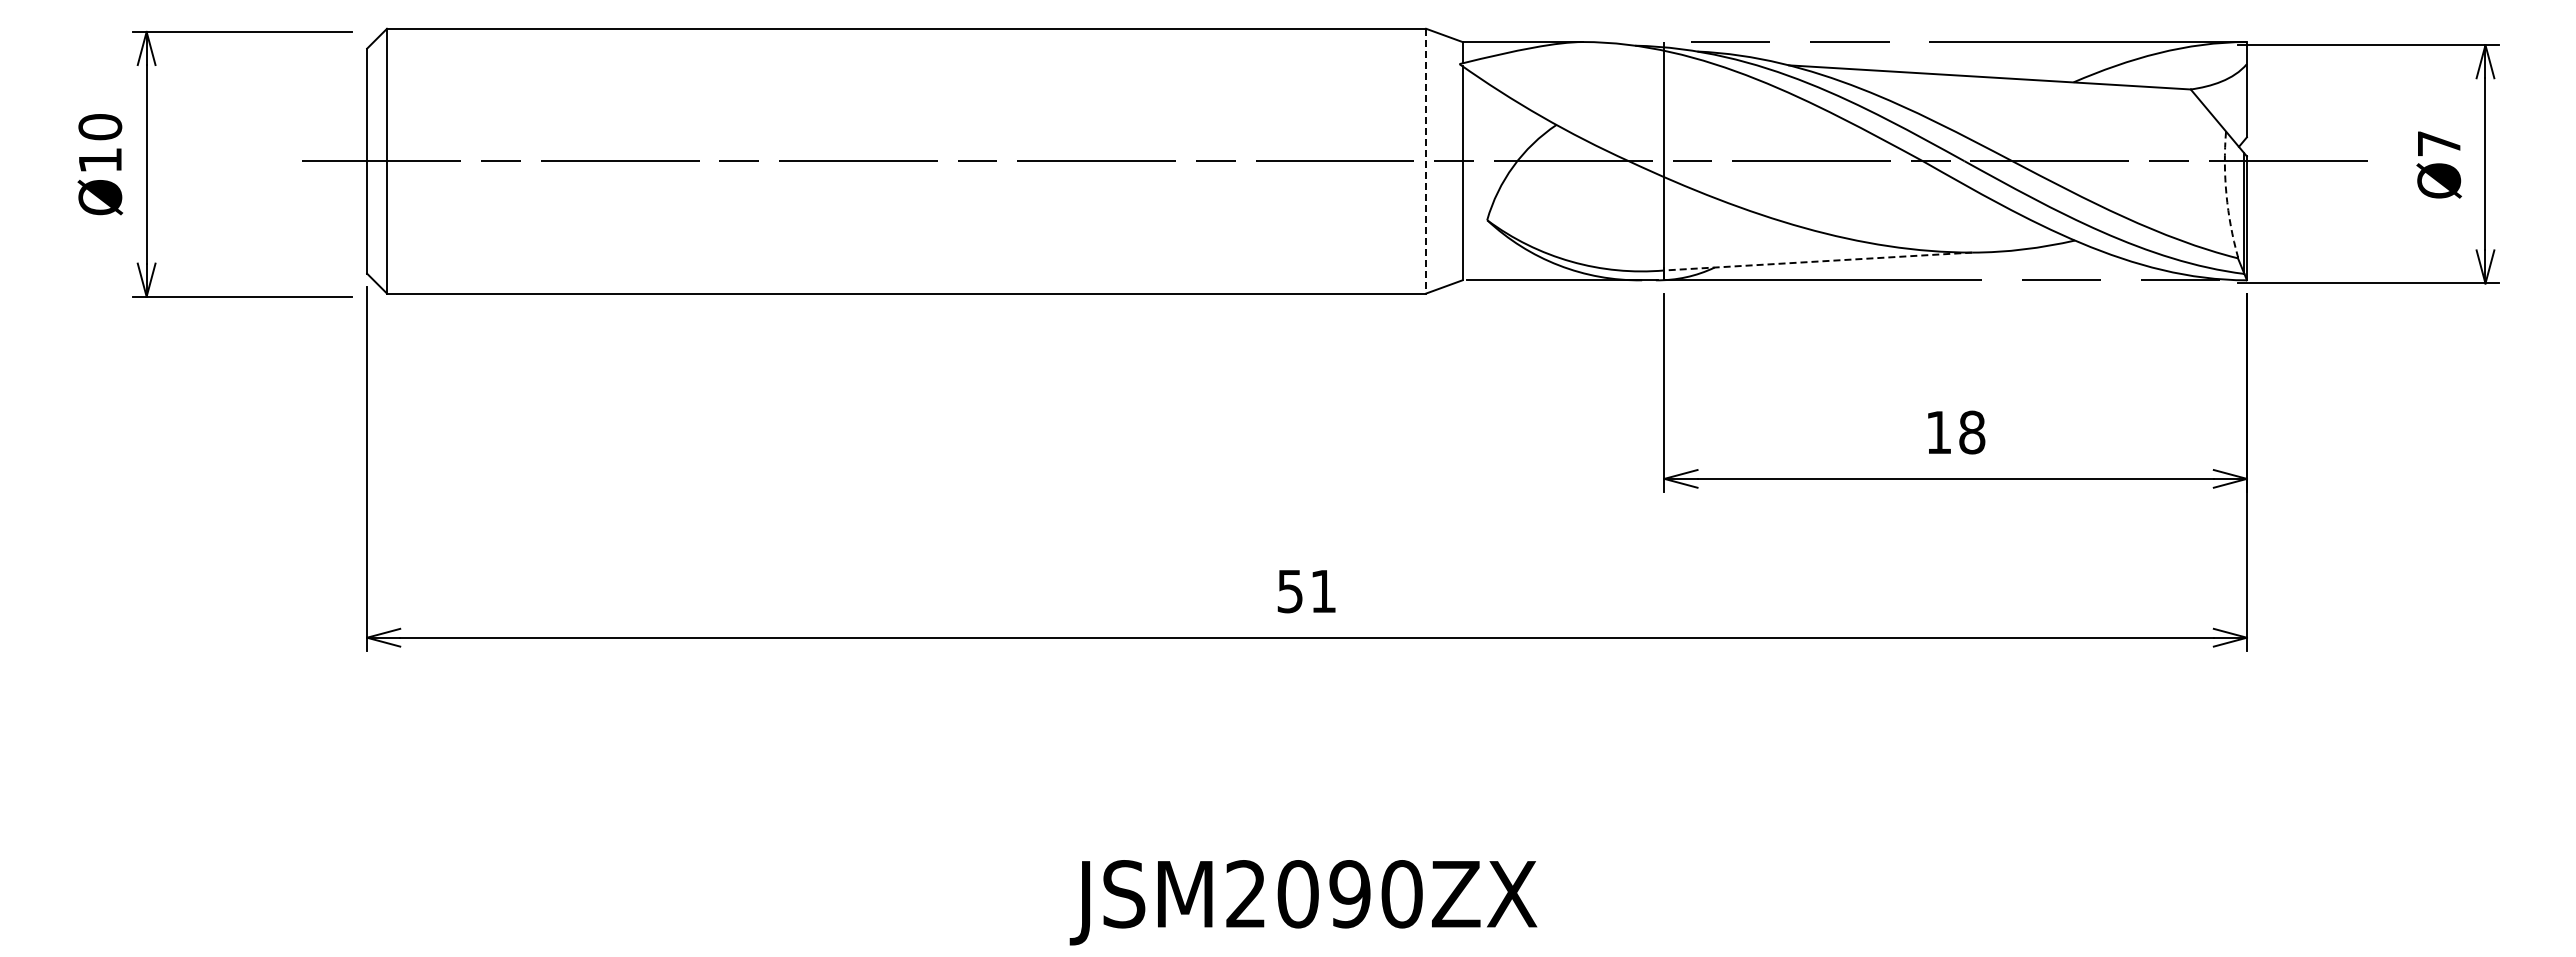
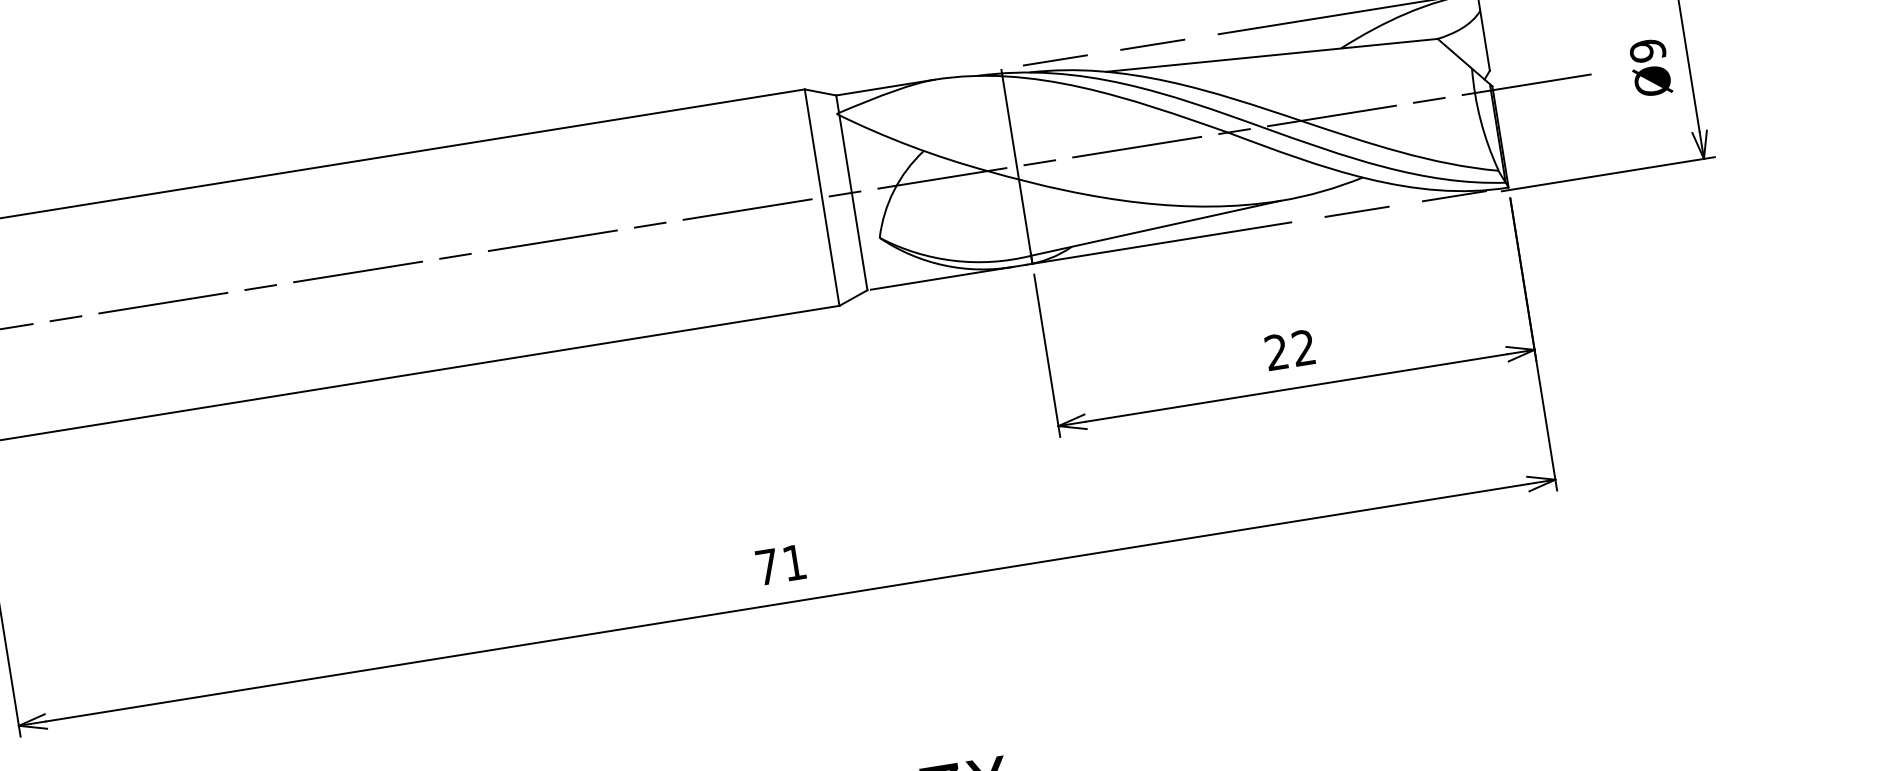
text: (2439, 143) -> (1648, 50), Ø7 -> Ø9
line: (1426, 161) -> (822, 197), dashed -> solid
arc: (2226, 194) -> (1480, 120), dashed -> solid
line: (1817, 261) -> (1155, 228), dashed -> solid
text: (1955, 432) -> (1290, 350), 18 -> 22
text: (1289, 591) -> (766, 567), 51 -> 71

